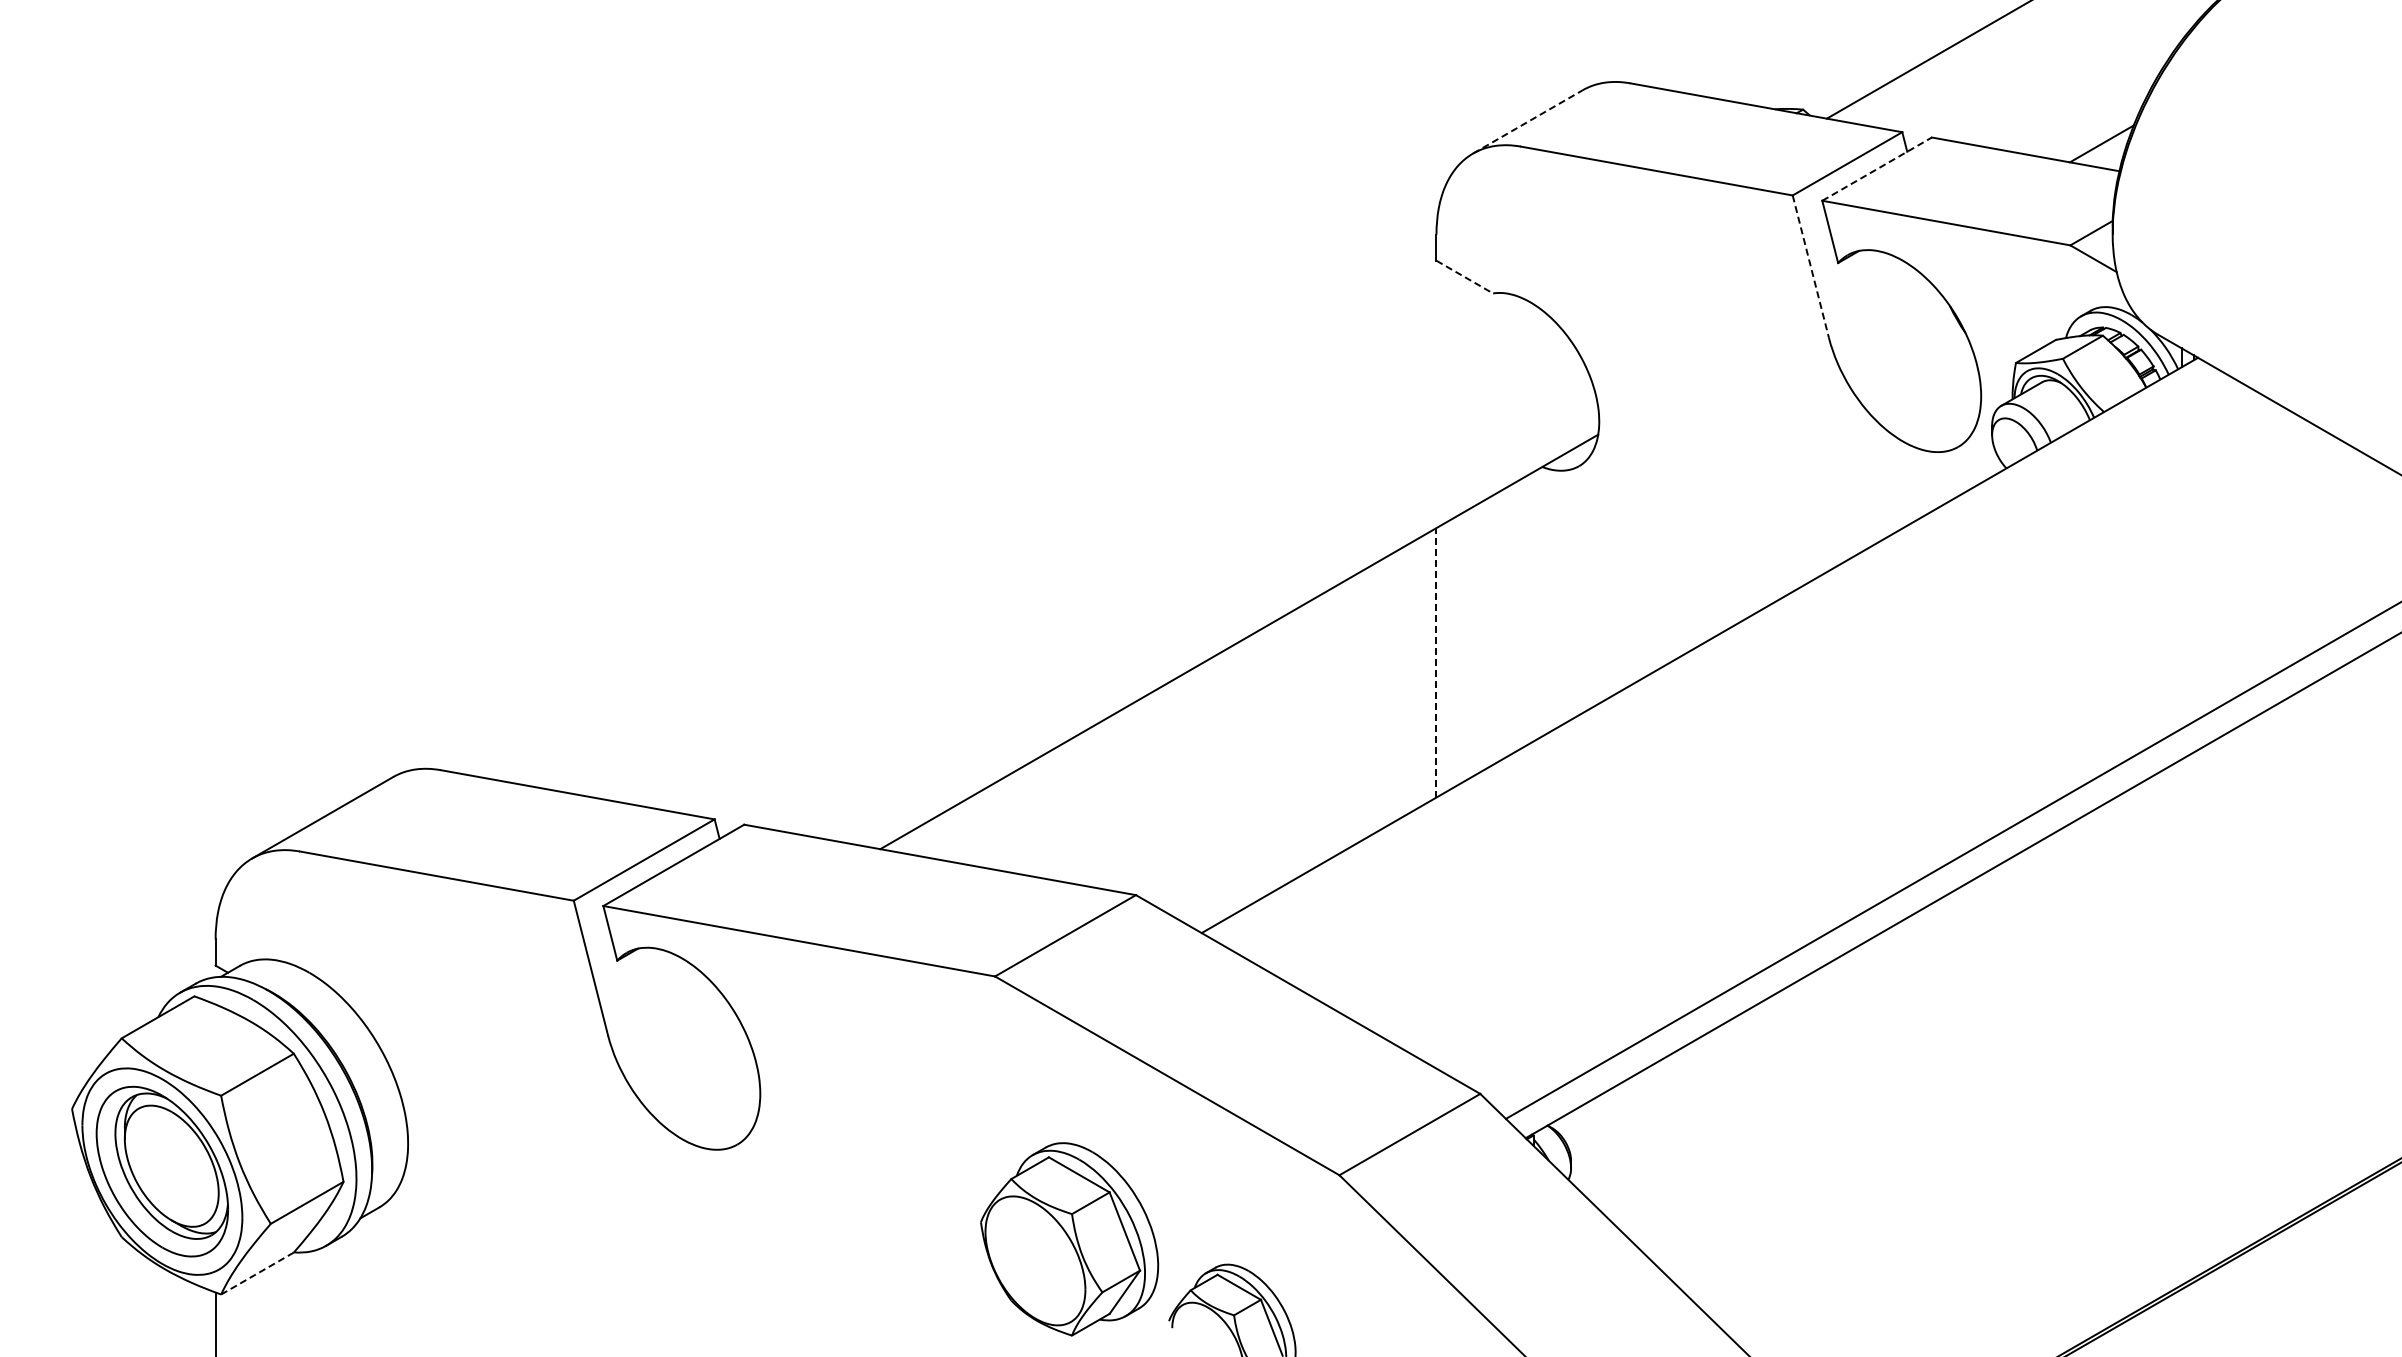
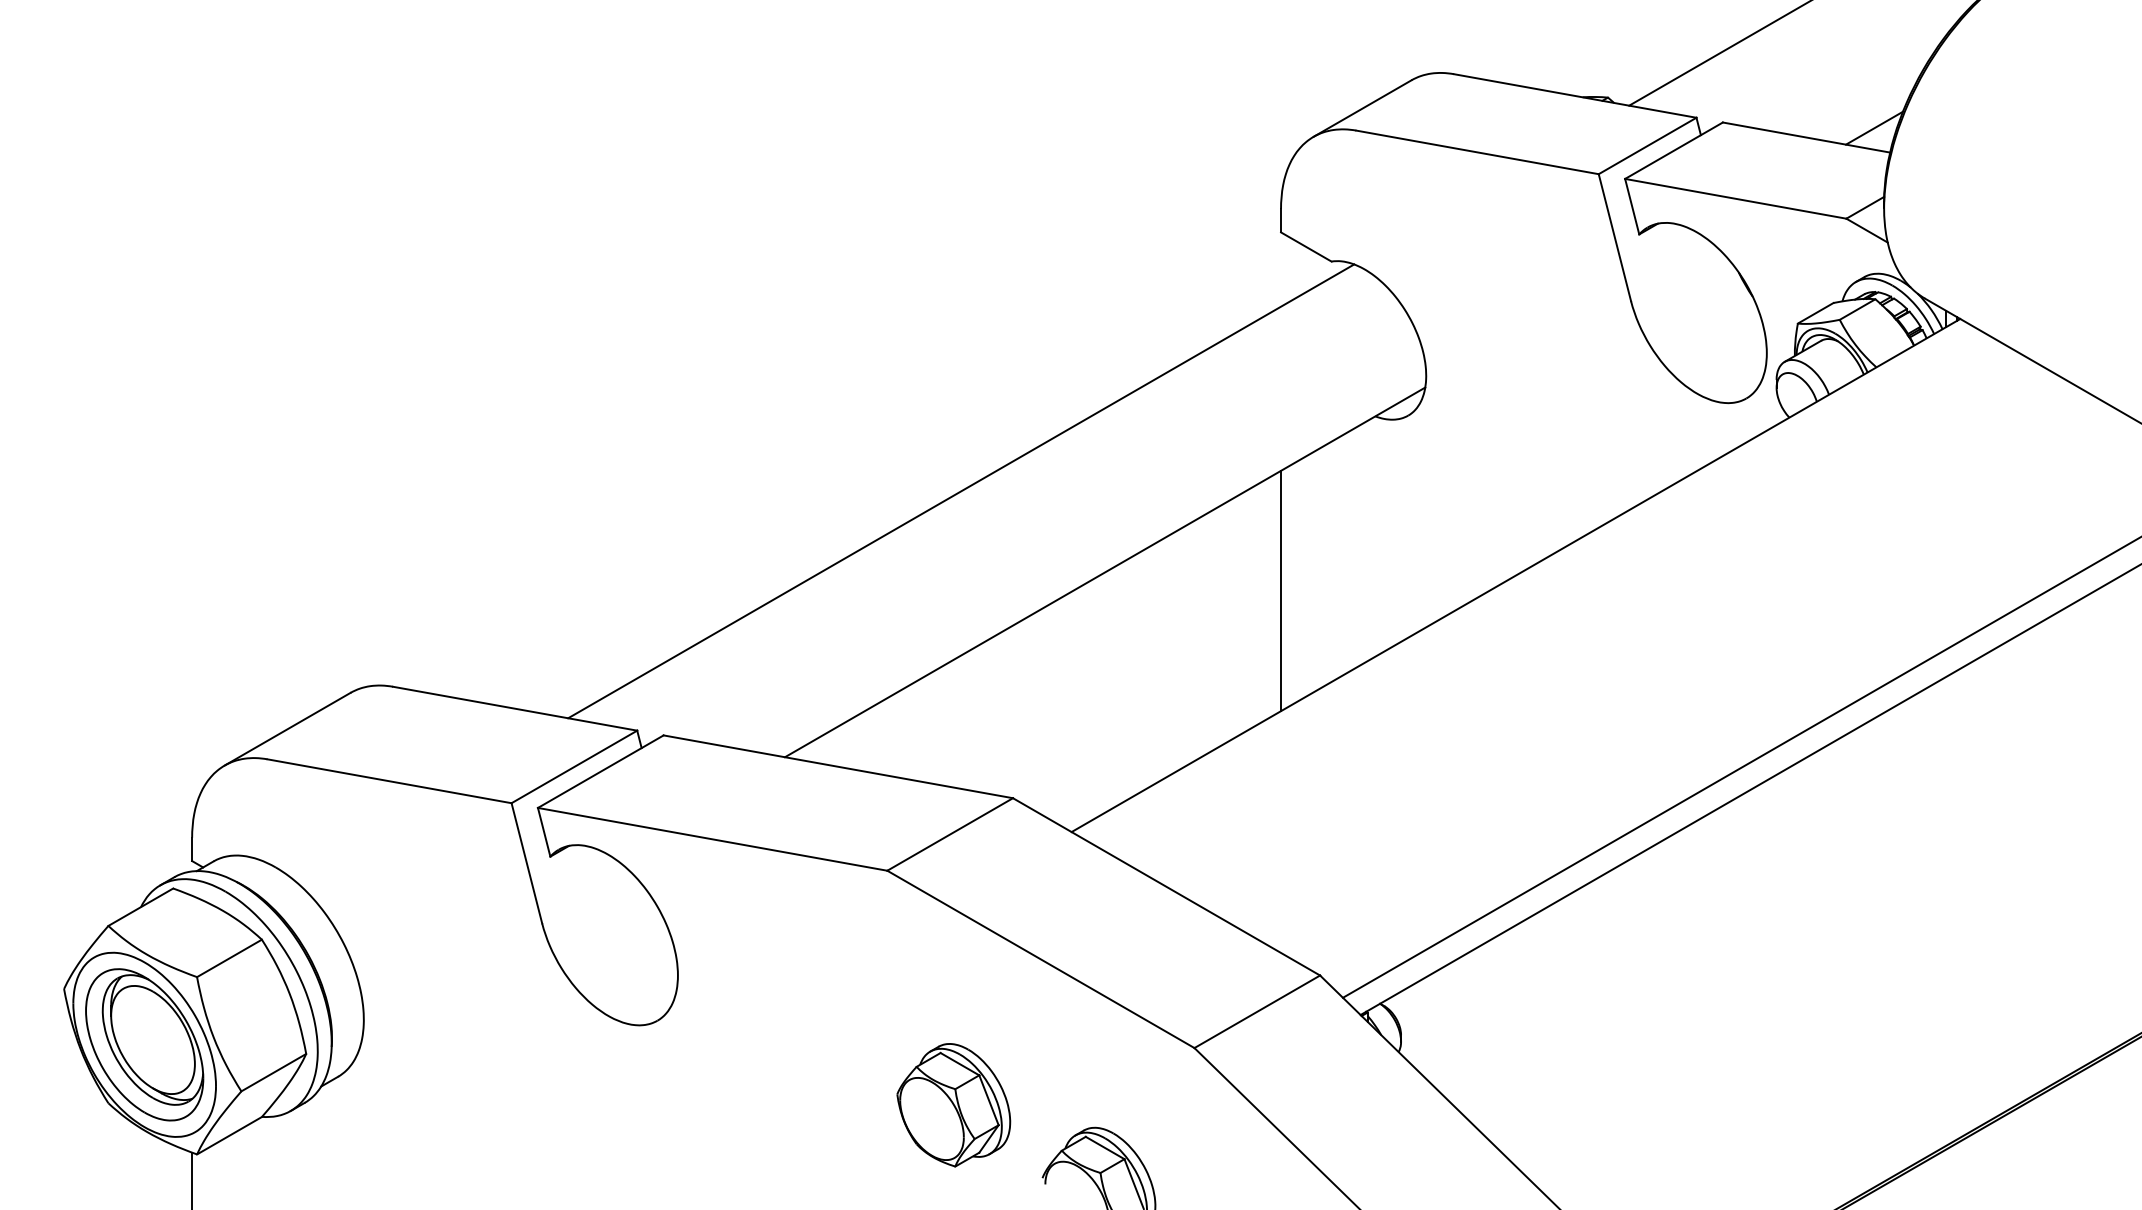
line: (1528, 121) -> (1363, 108), dashed -> solid
line: (1877, 168) -> (1674, 150), dashed -> solid
line: (1810, 267) -> (1614, 238), dashed -> solid
line: (1464, 277) -> (1306, 247), dashed -> solid
line: (1077, 550) -> (960, 490), added
line: (1436, 662) -> (1281, 590), dashed -> solid
part: (1069, 1239) -> (953, 1105), size x0.71
line: (257, 1273) -> (229, 1135), dashed -> solid

